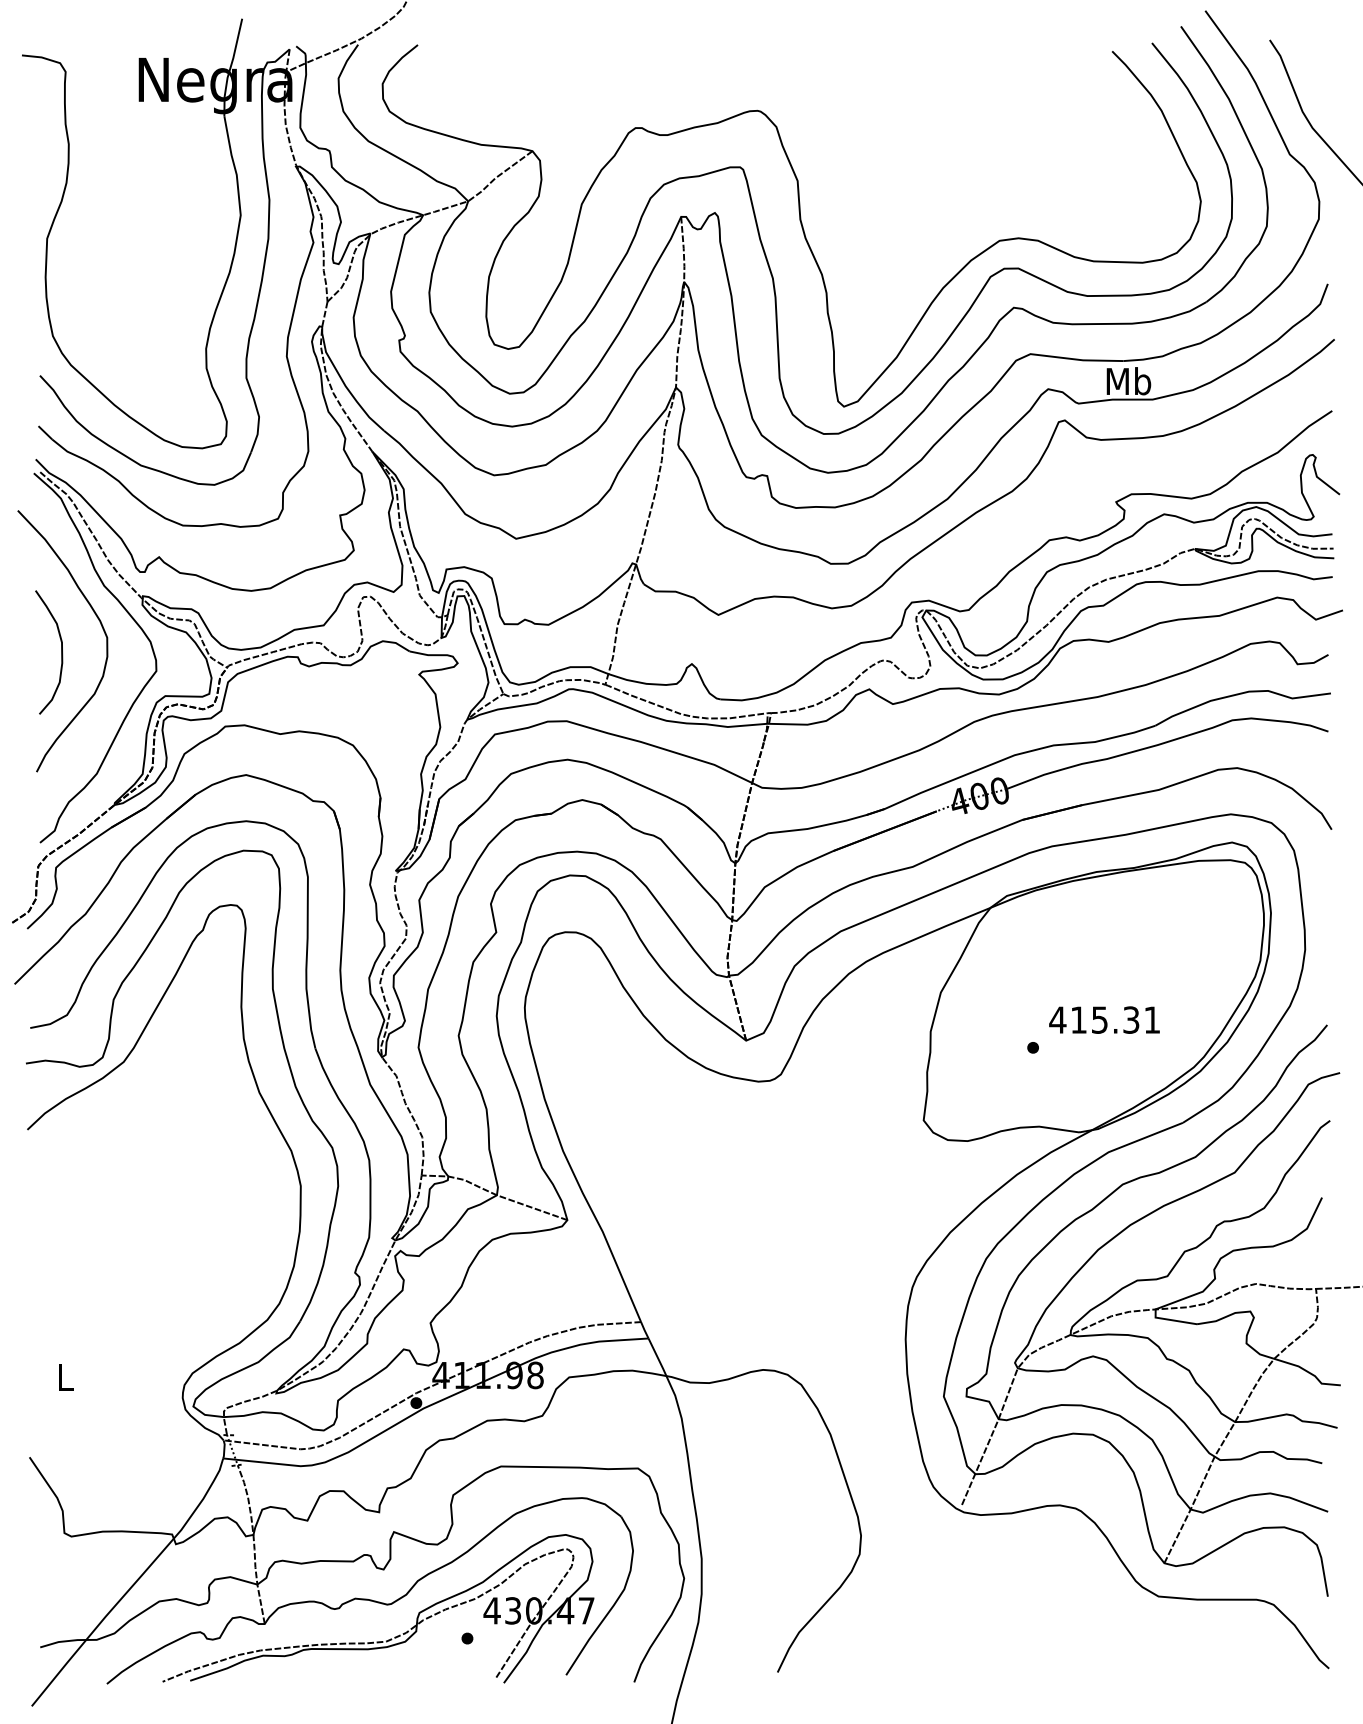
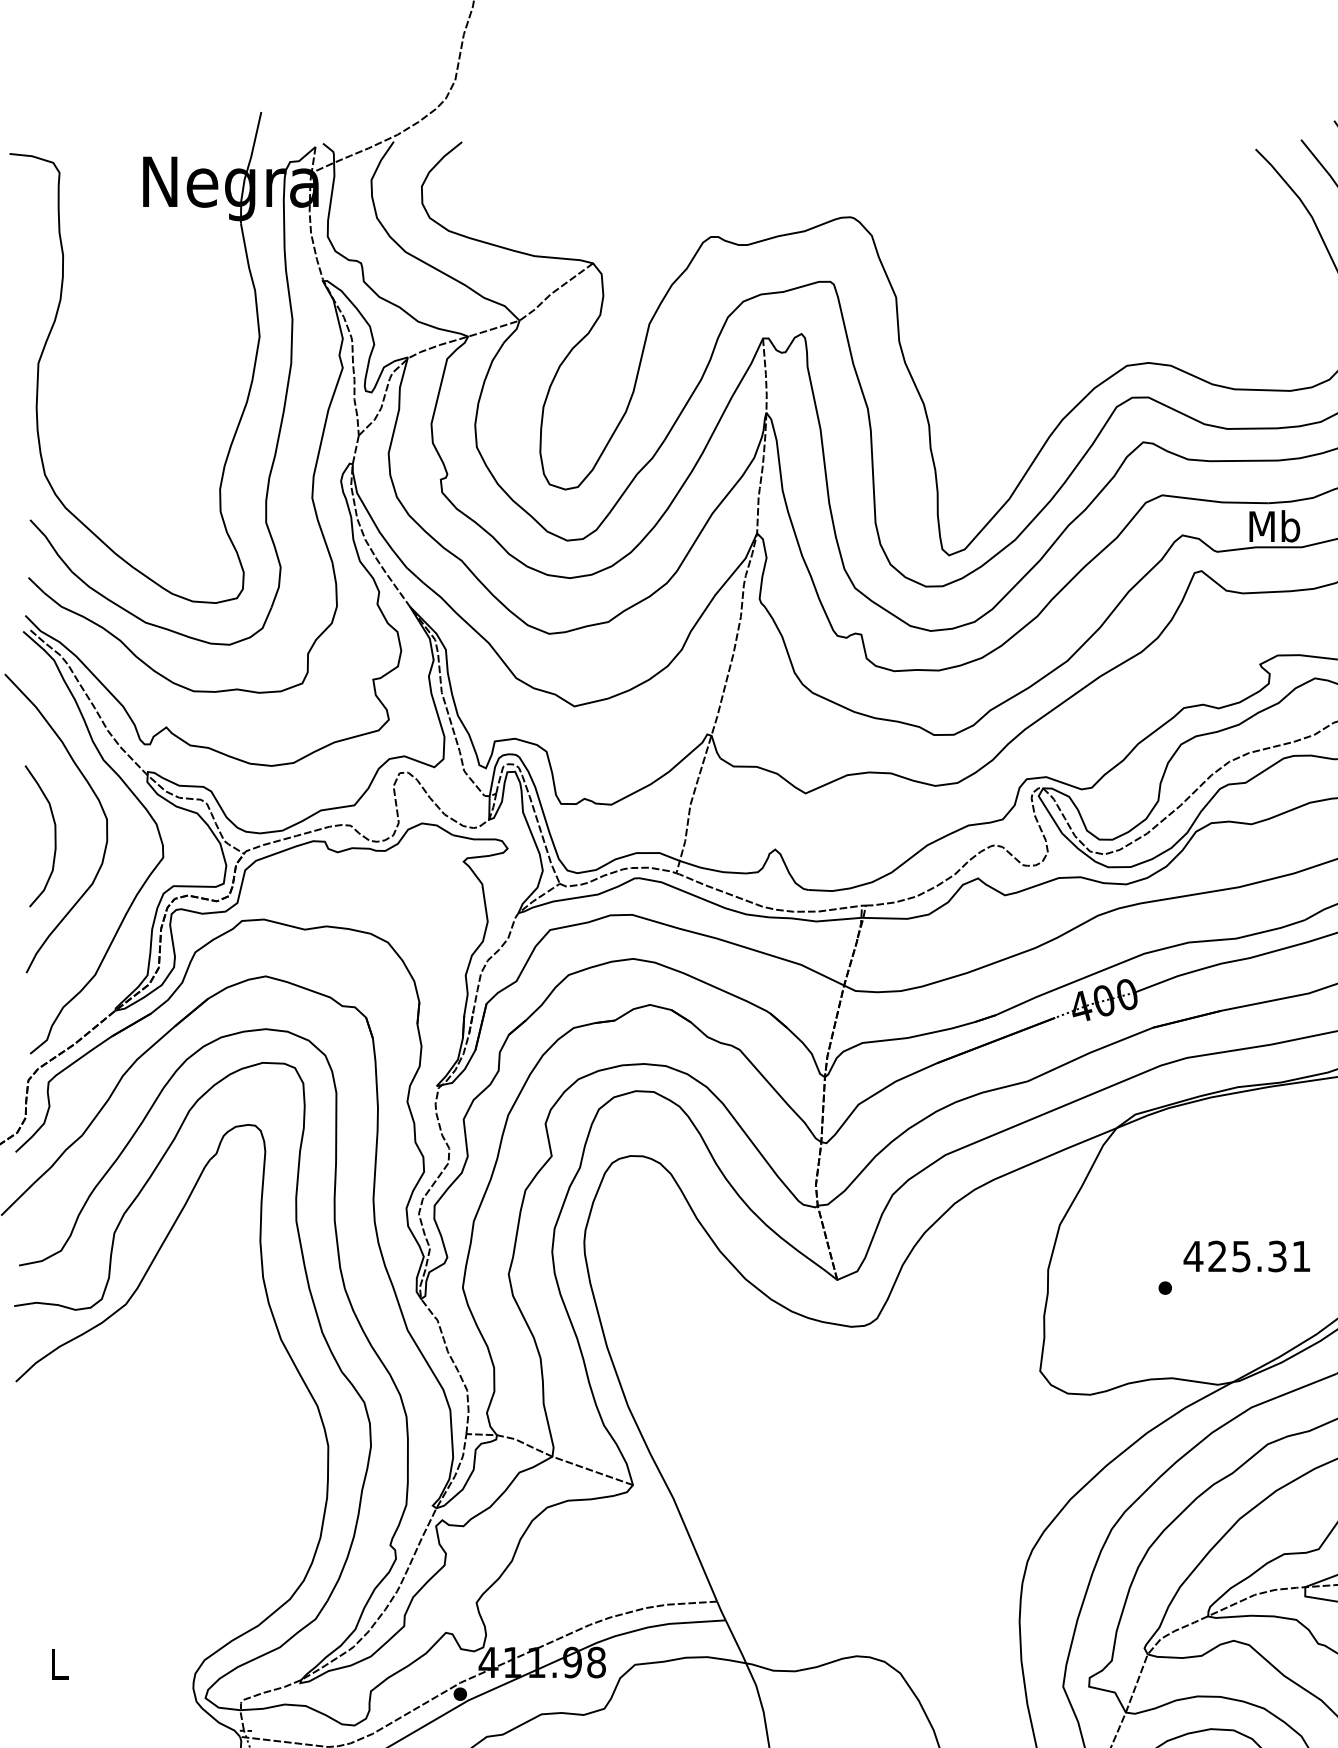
text: (1078, 1019) -> (1217, 1255), 415.31 -> 425.31

